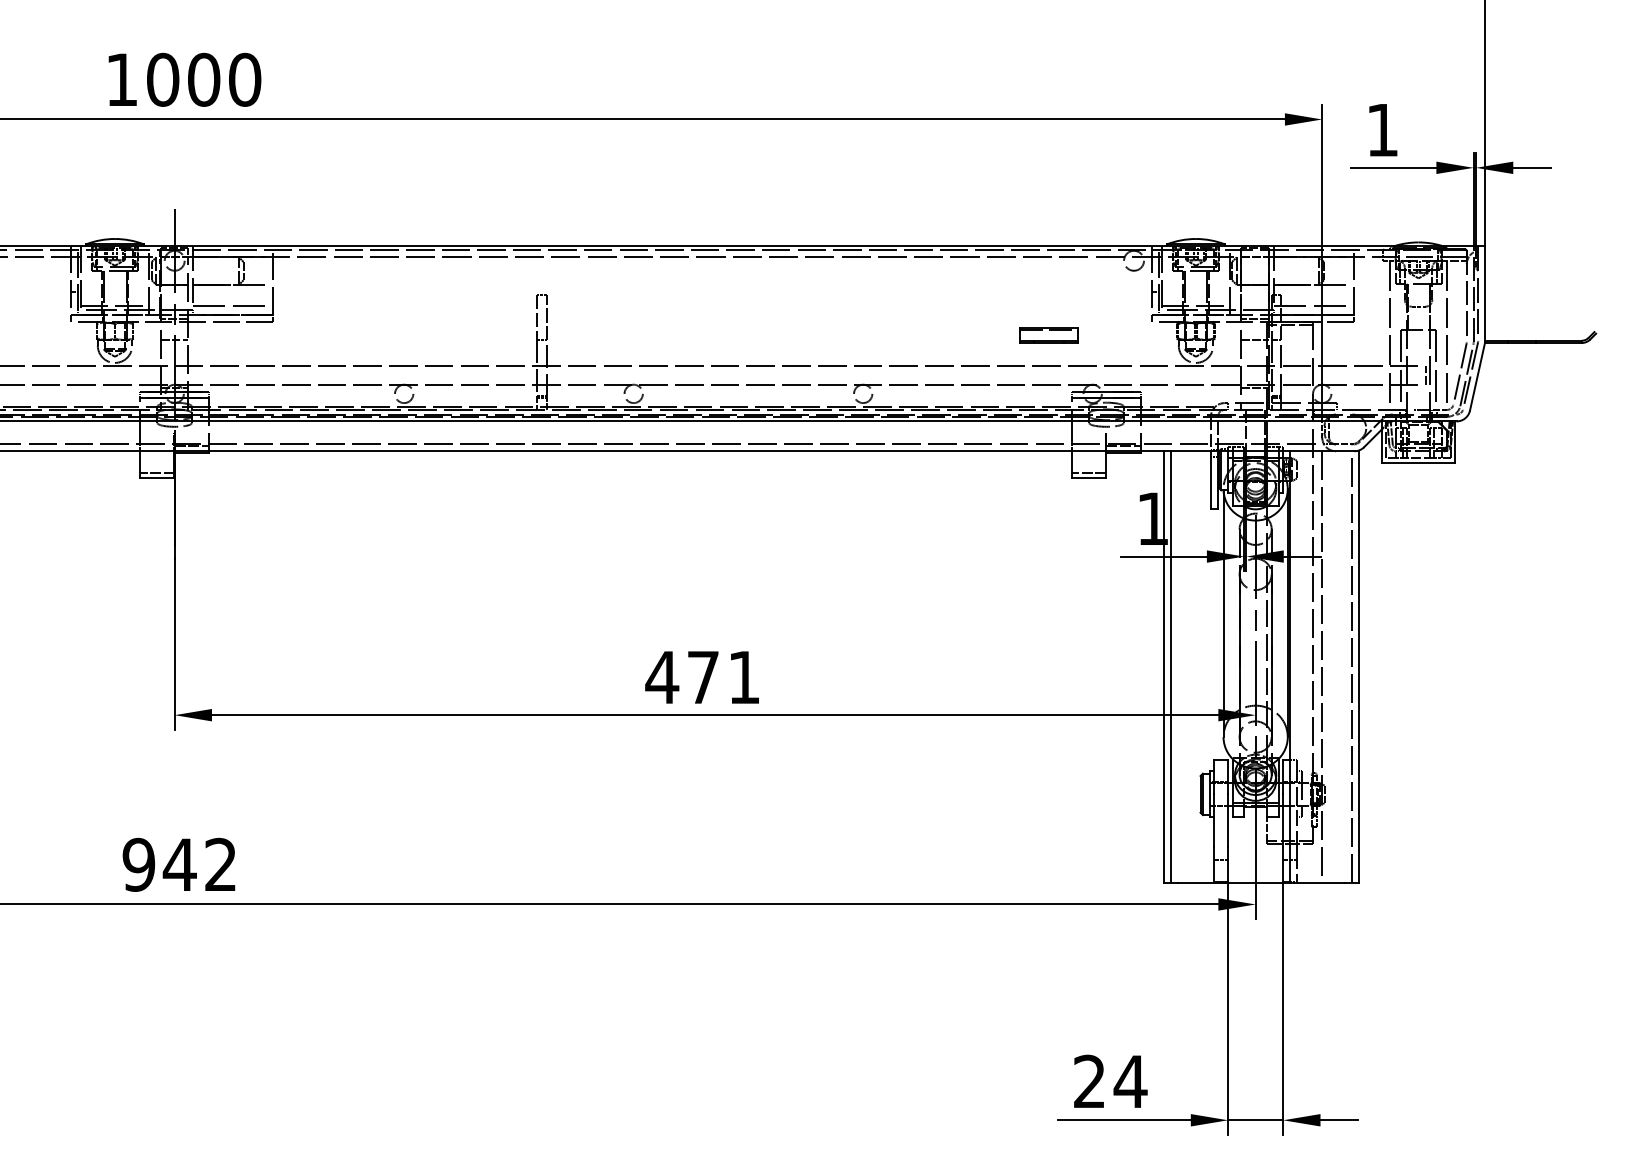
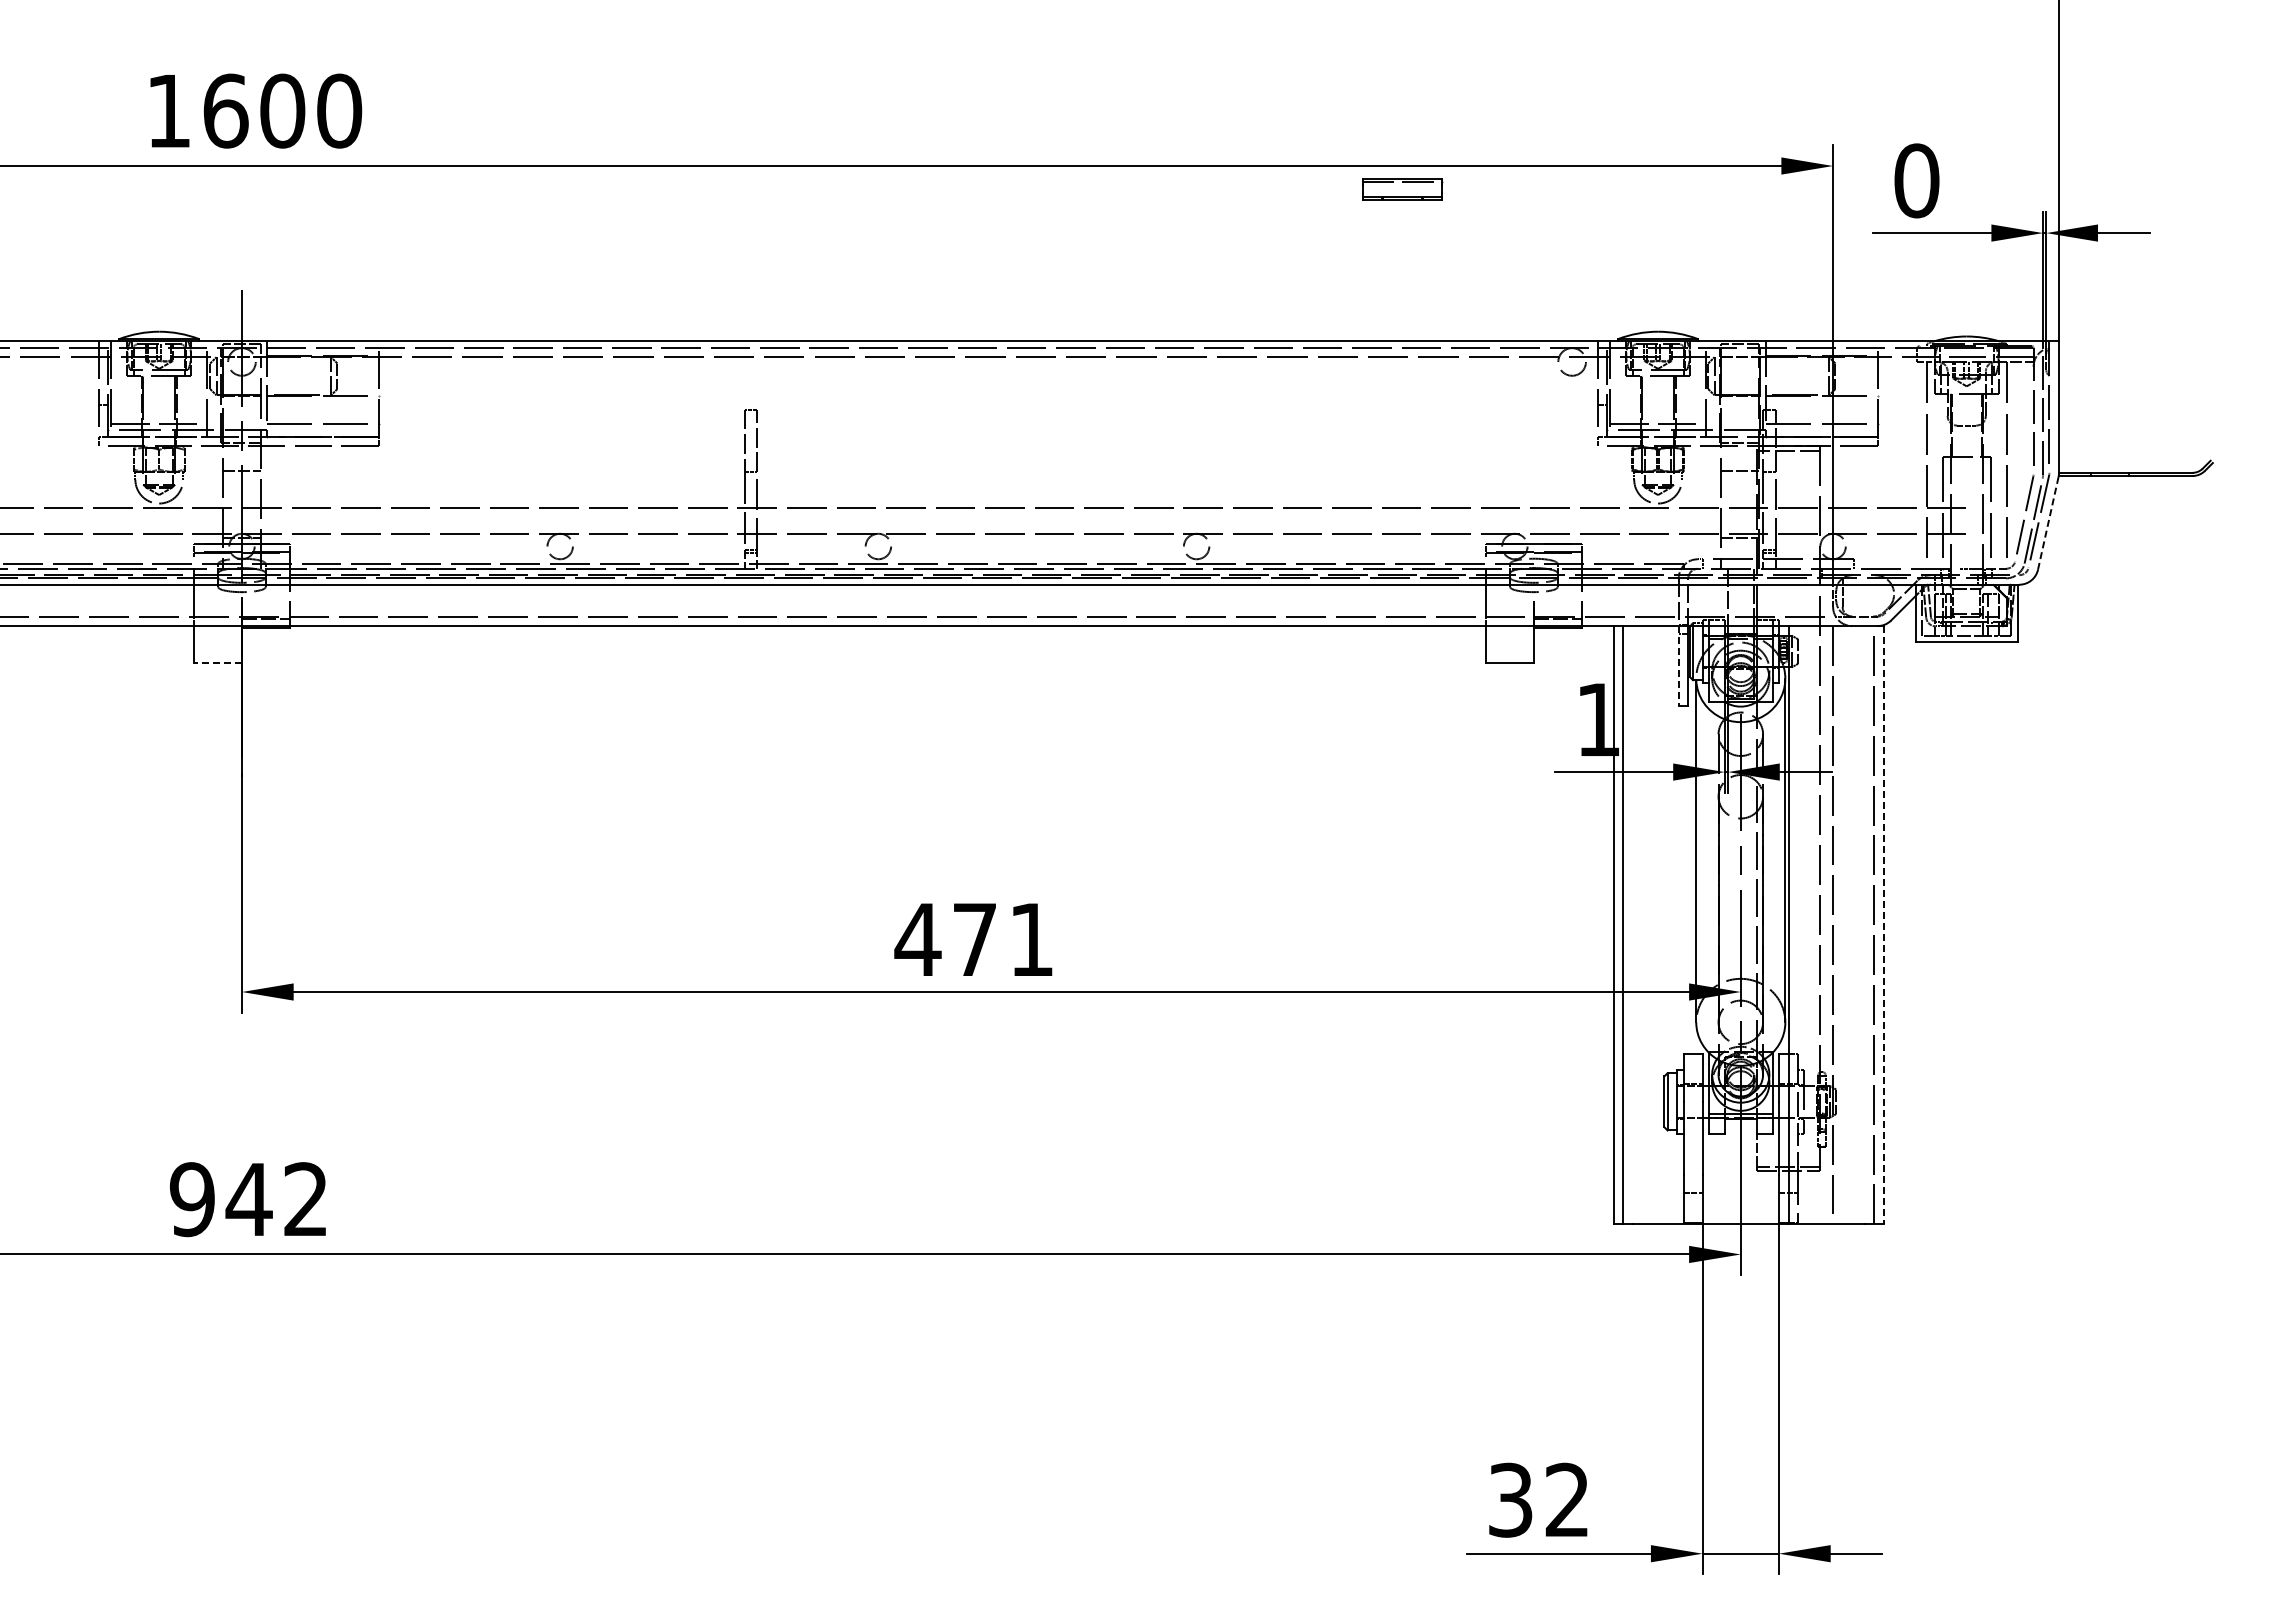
text: (162, 79) -> (225, 110), 1000 -> 1600
text: (1382, 129) -> (1916, 180), 1 -> 0
part: (1049, 335) -> (1402, 189), moved
line: (1425, 375) -> (1976, 520), removed
line: (1477, 377) -> (2048, 523), solid -> dashed
line: (157, 472) -> (217, 655), removed
line: (1088, 472) -> (1509, 655), removed
line: (157, 477) -> (217, 662), solid -> dashed
line: (1210, 479) -> (1678, 665), solid -> dashed
line: (1359, 667) -> (1884, 925), solid -> dashed
text: (1111, 1081) -> (1540, 1499), 24 -> 32

